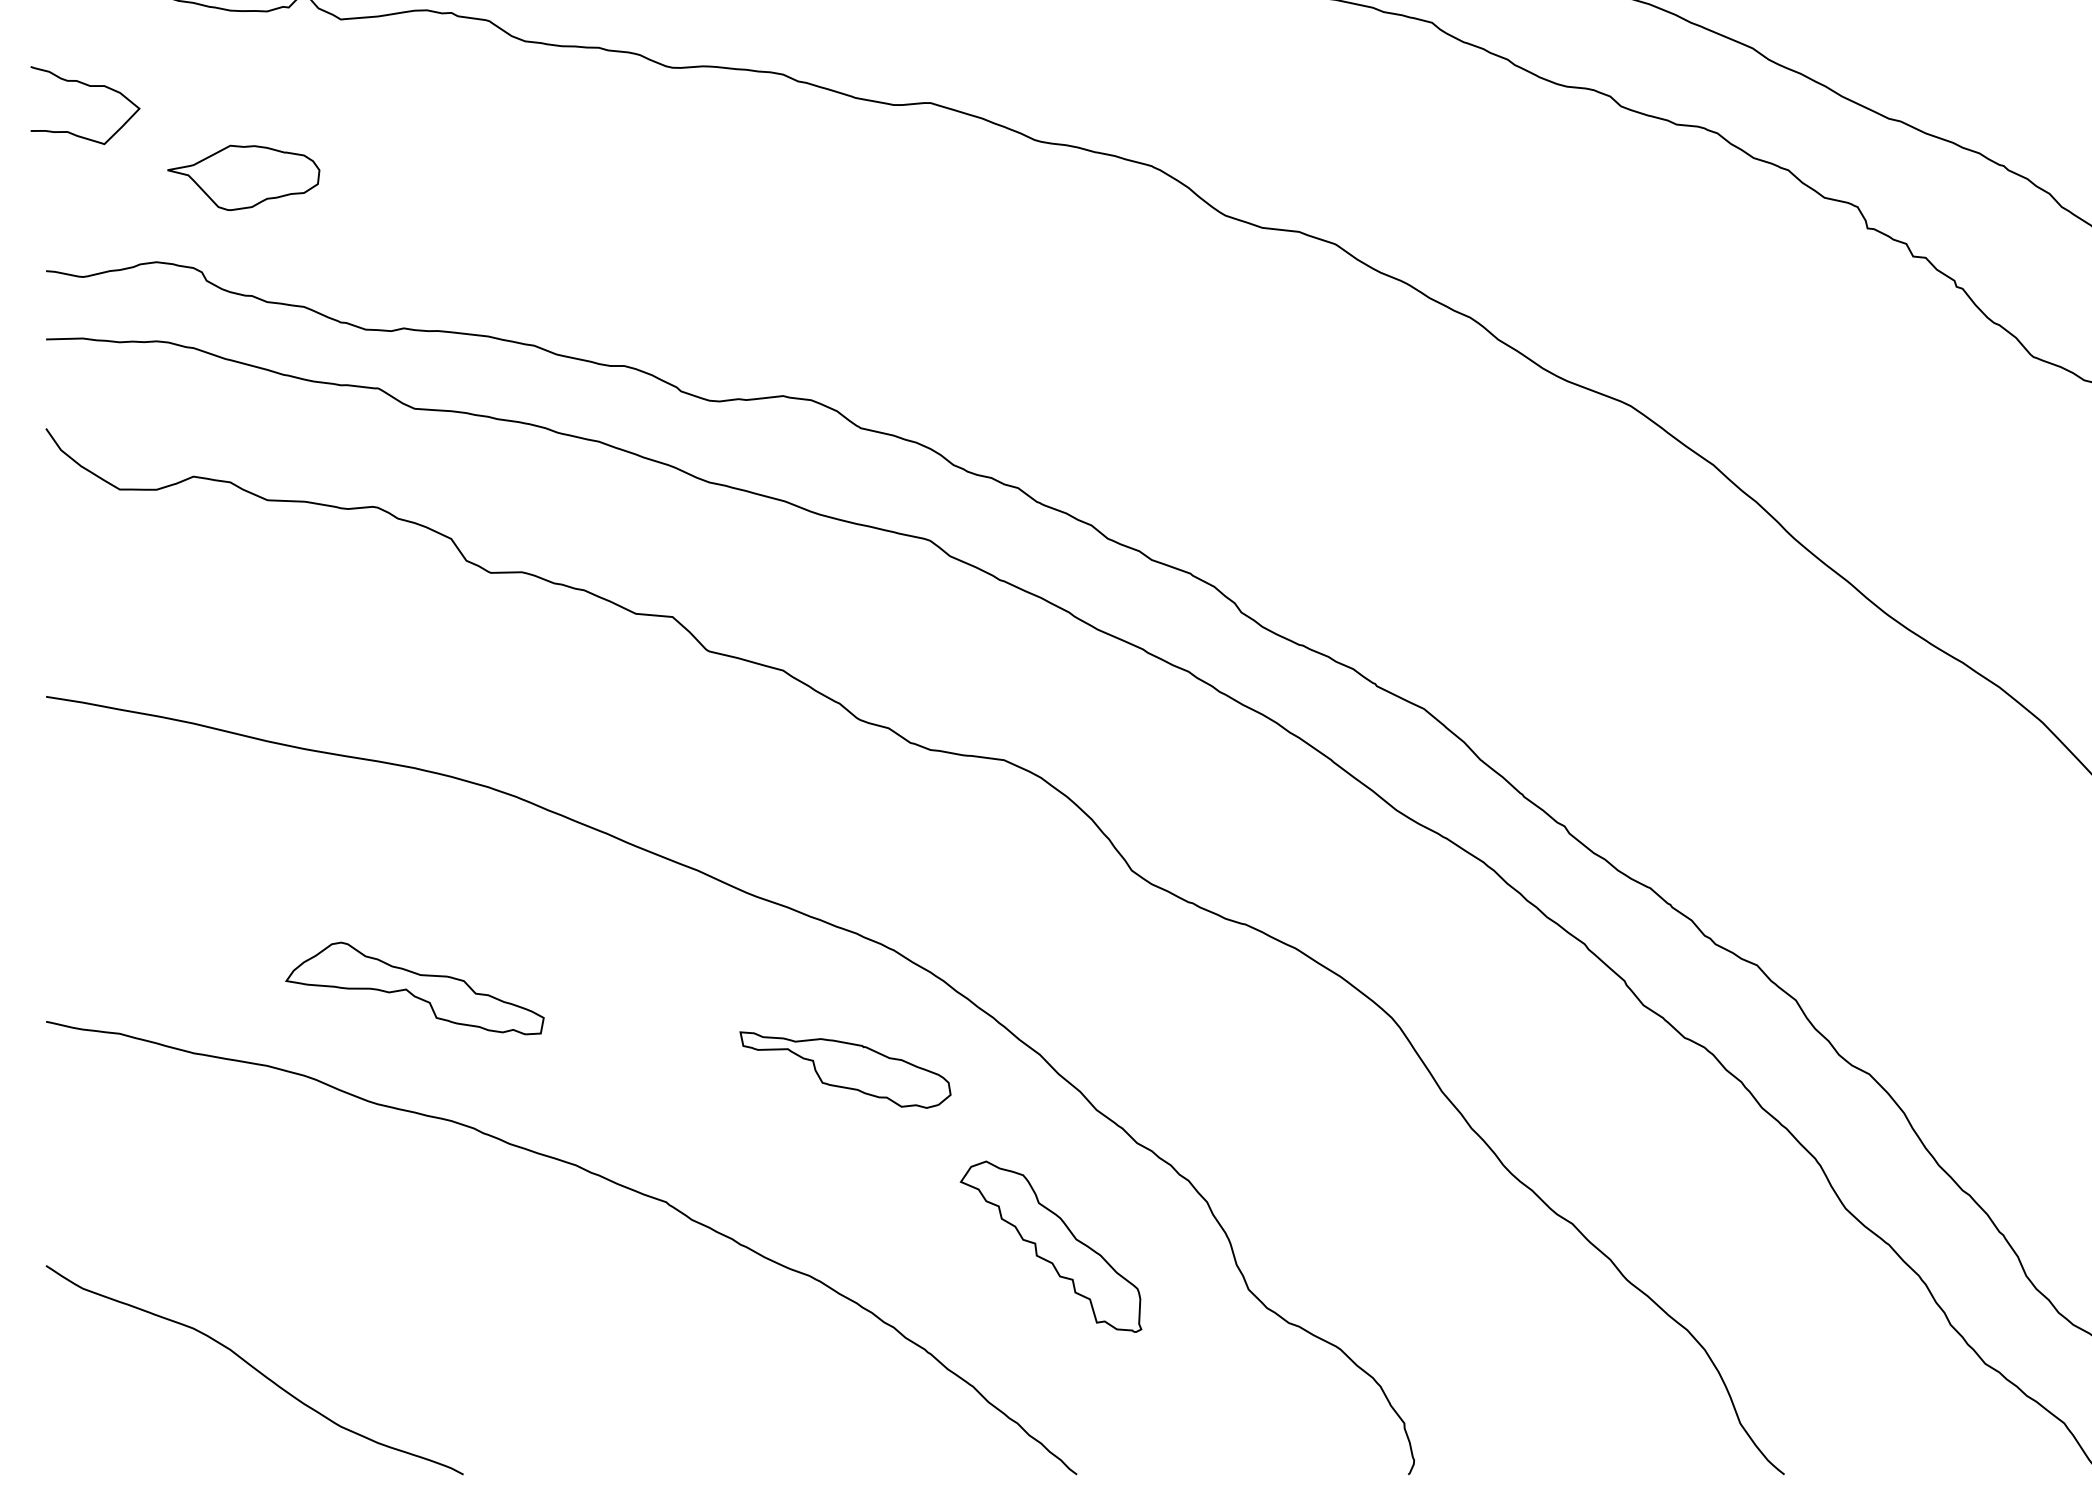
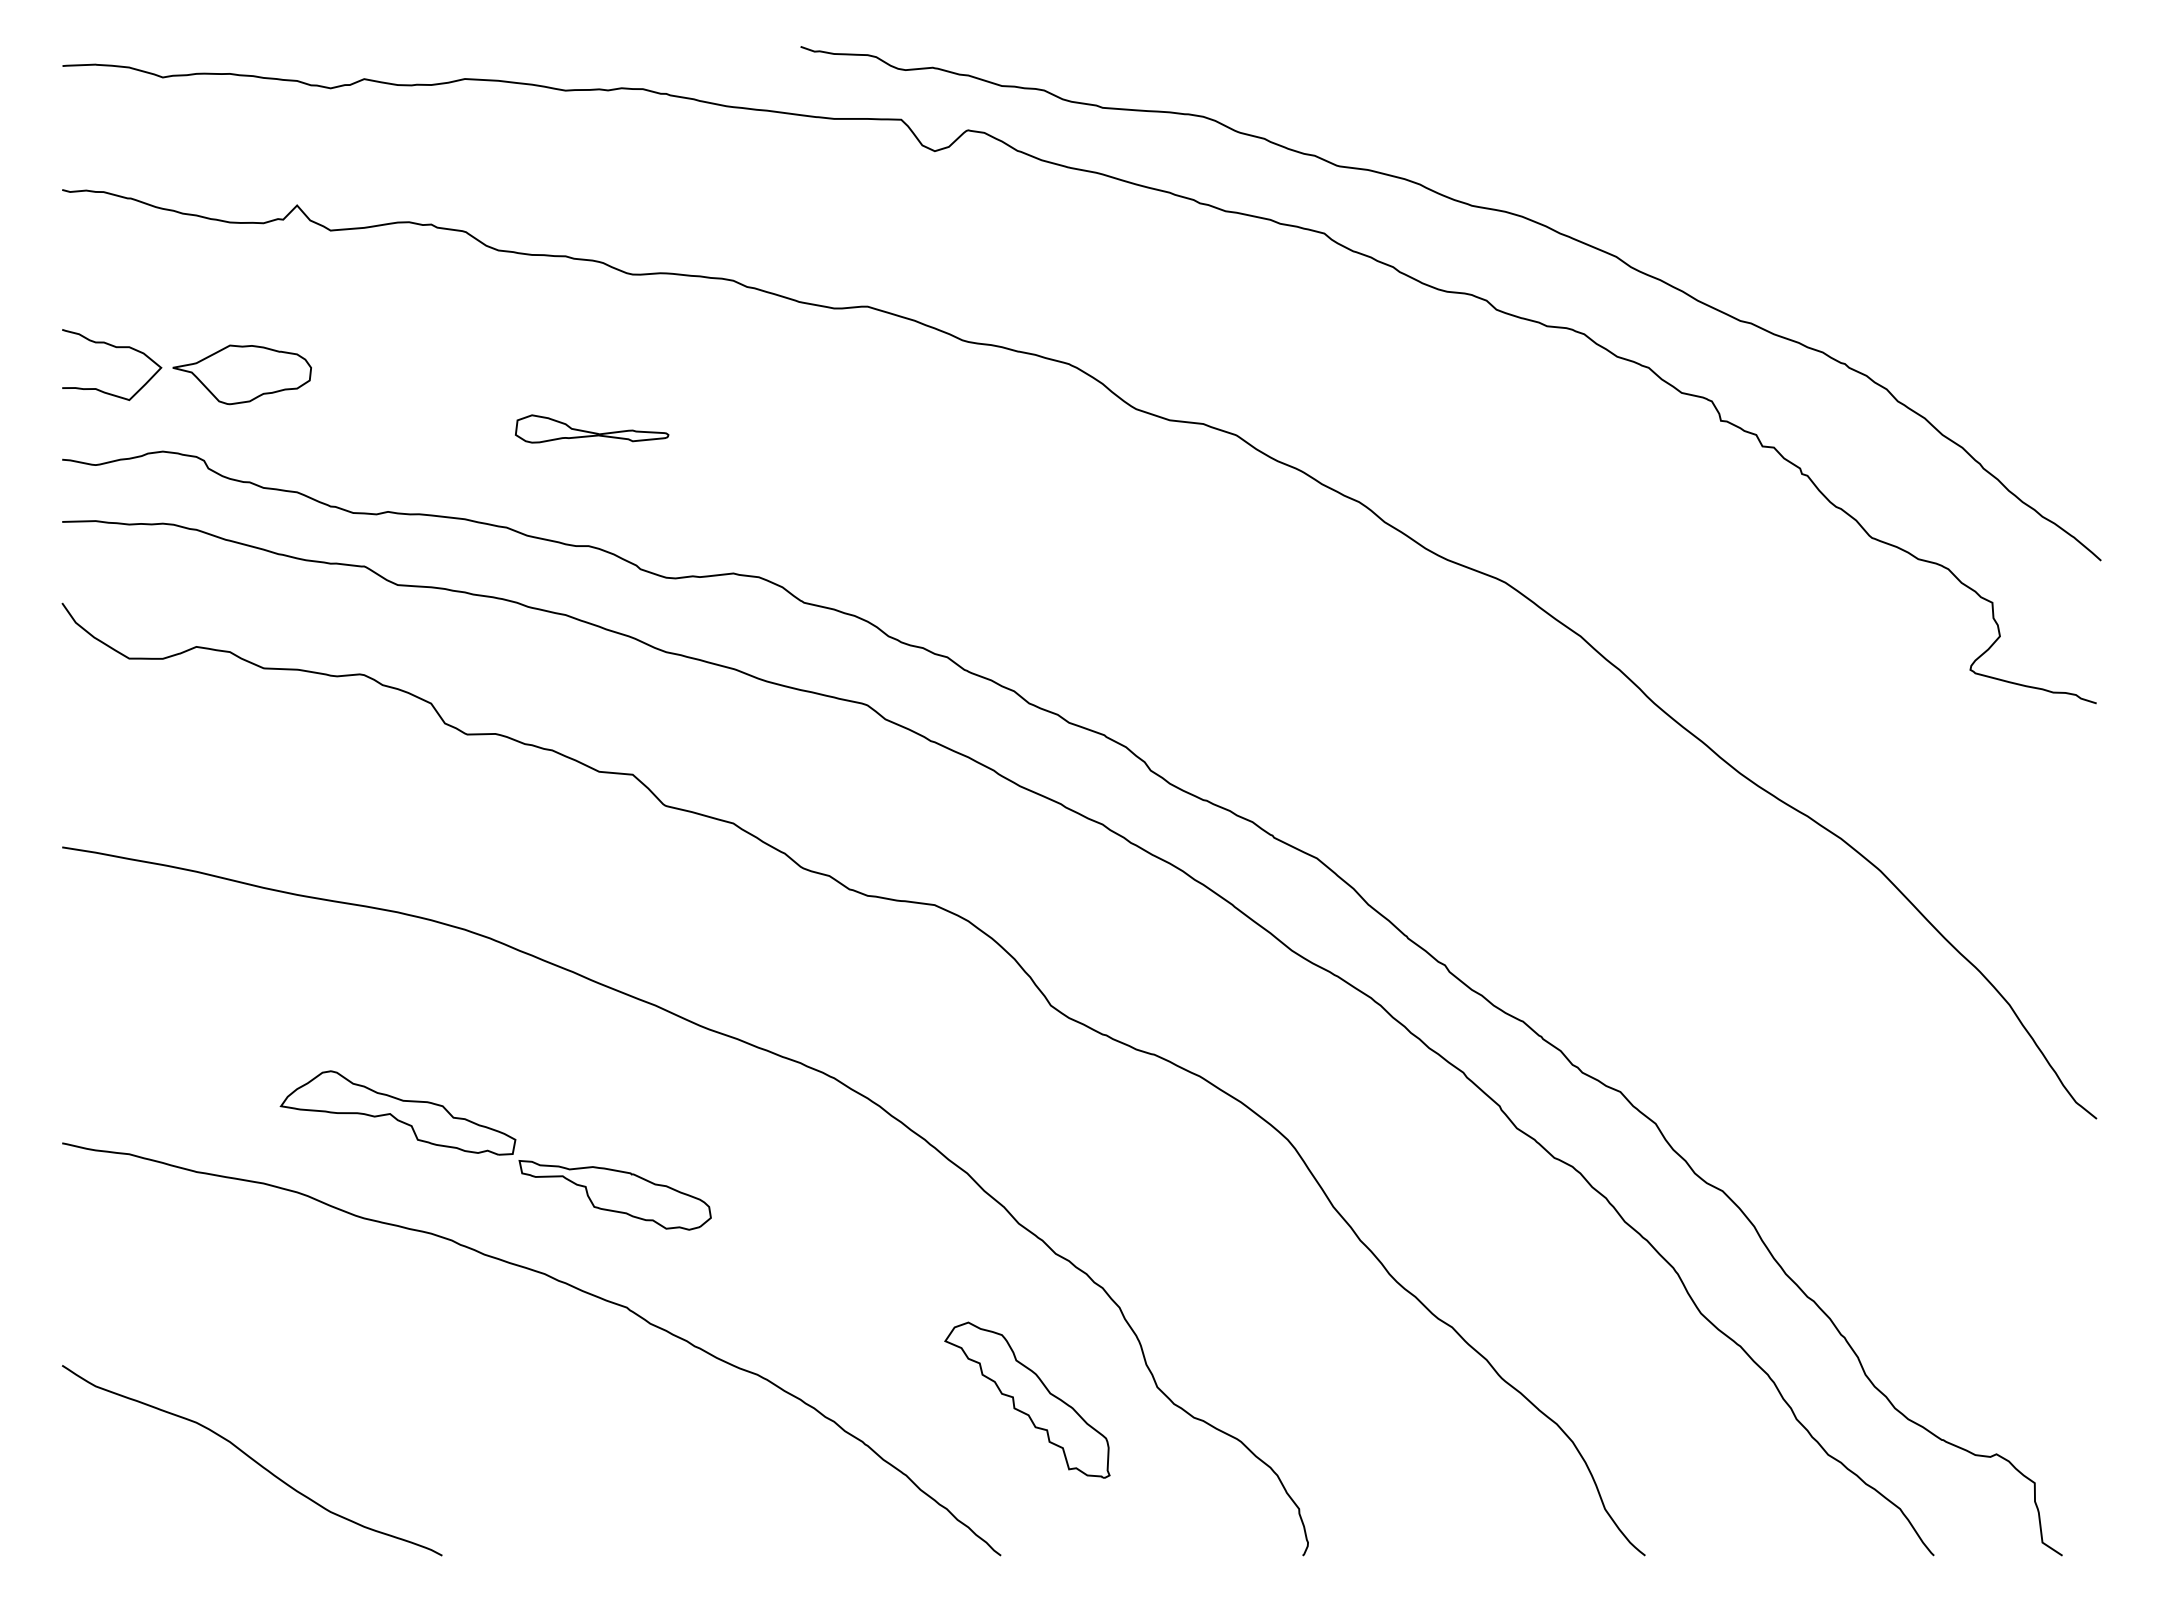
curve: (90, 87) -> (116, 348), moved
part: (628, 236) -> (592, 428), added
part: (844, 1070) -> (614, 1195), moved
part: (1051, 1245) -> (1027, 1399), moved

